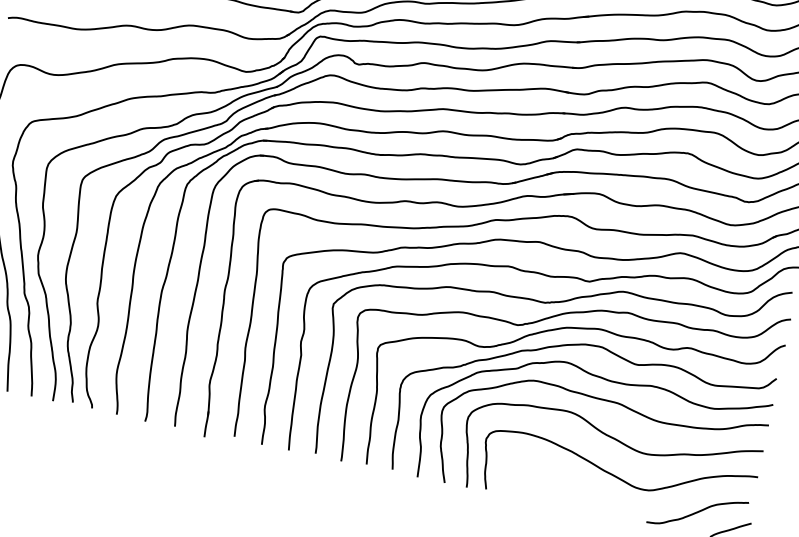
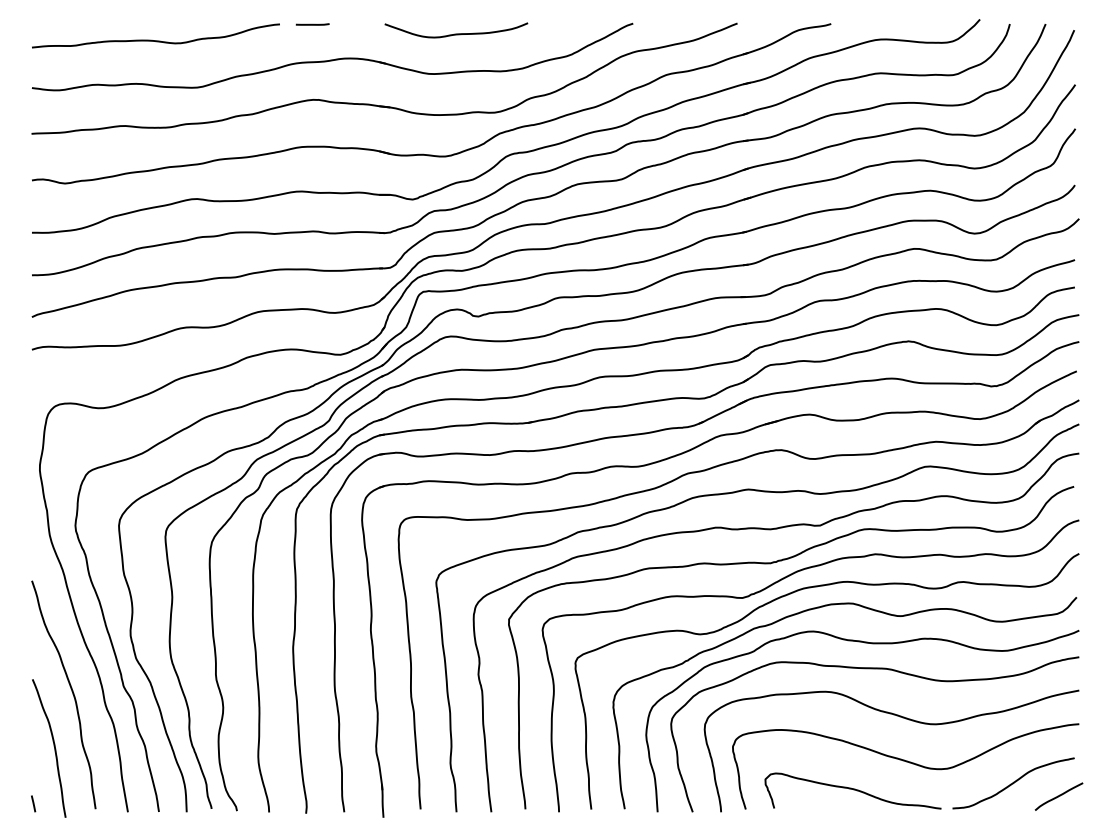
curve: (572, 491) -> (852, 789), added

